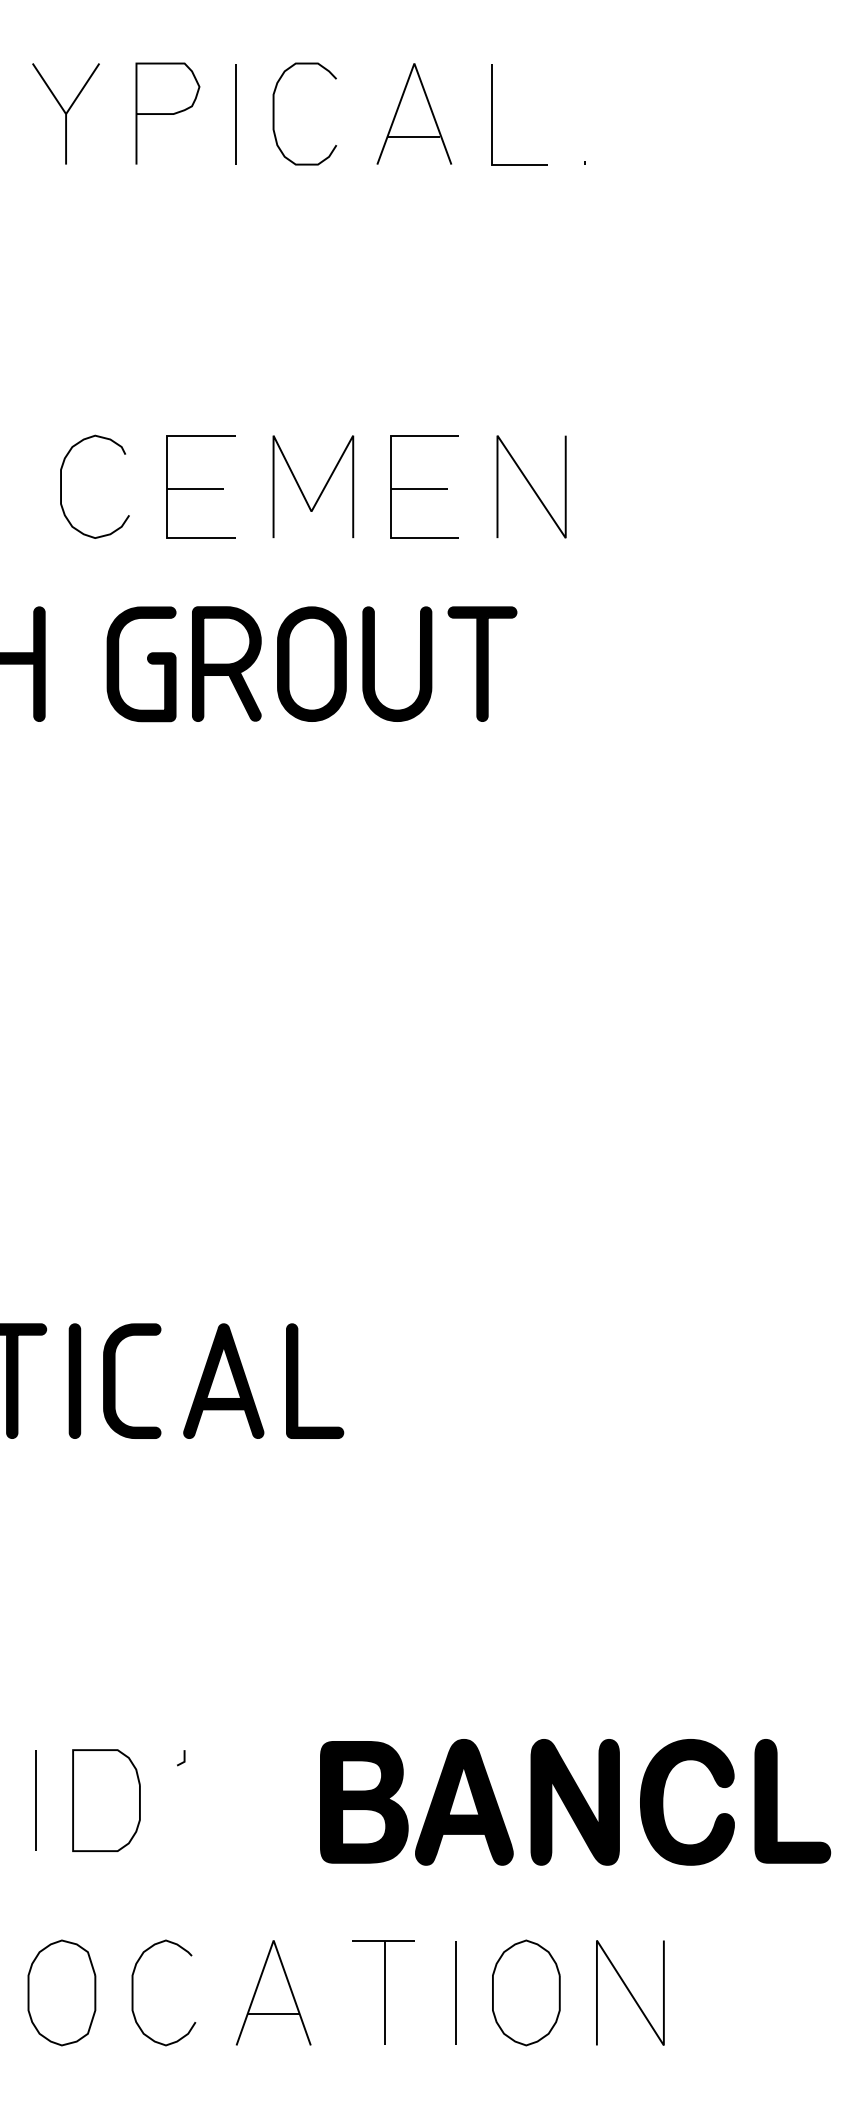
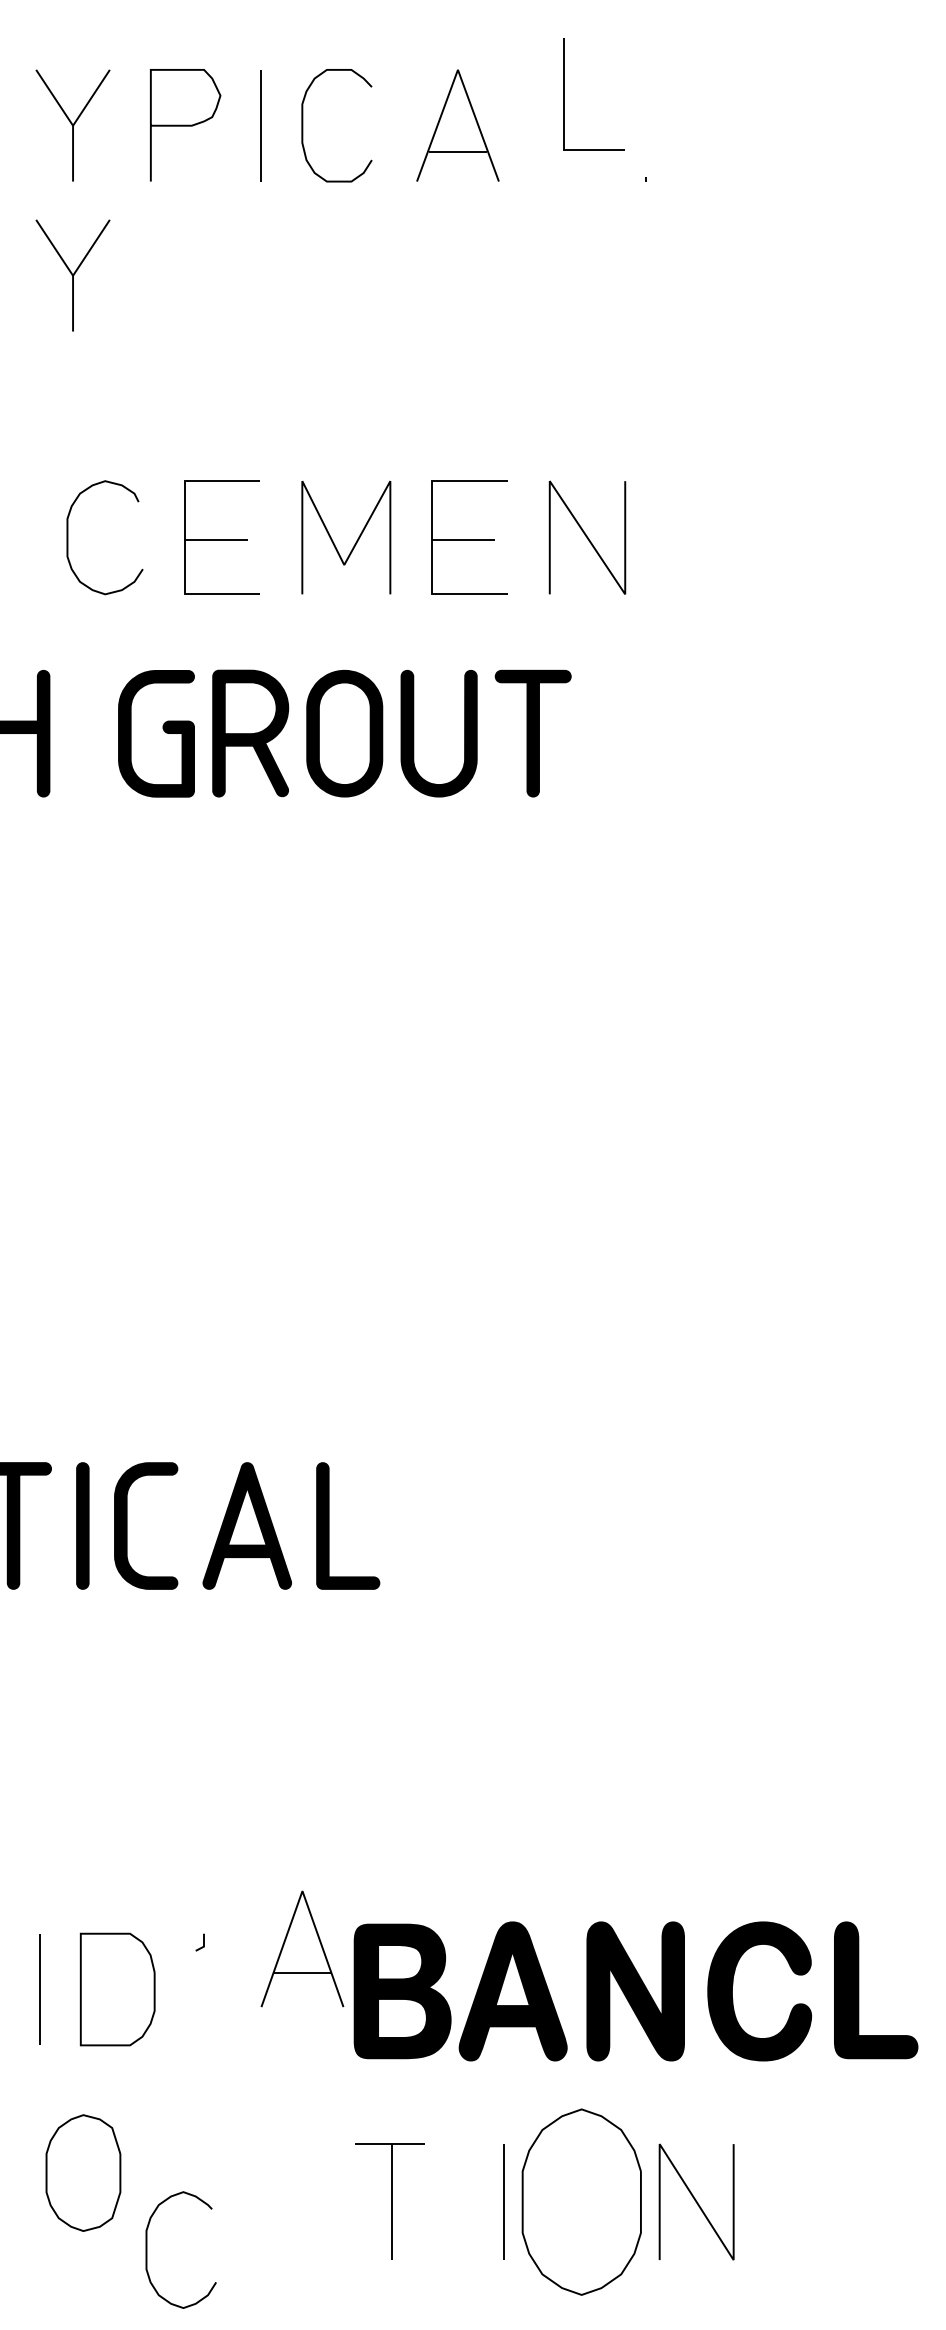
line: (492, 114) -> (564, 94), moved
part: (65, 249) -> (72, 275), added
part: (61, 1992) -> (83, 2172), moved
curve: (133, 1992) -> (147, 2249), moved
part: (273, 1992) -> (302, 1948), moved
part: (383, 1992) -> (389, 2201), moved
part: (526, 1992) -> (581, 2201), size x1.6

